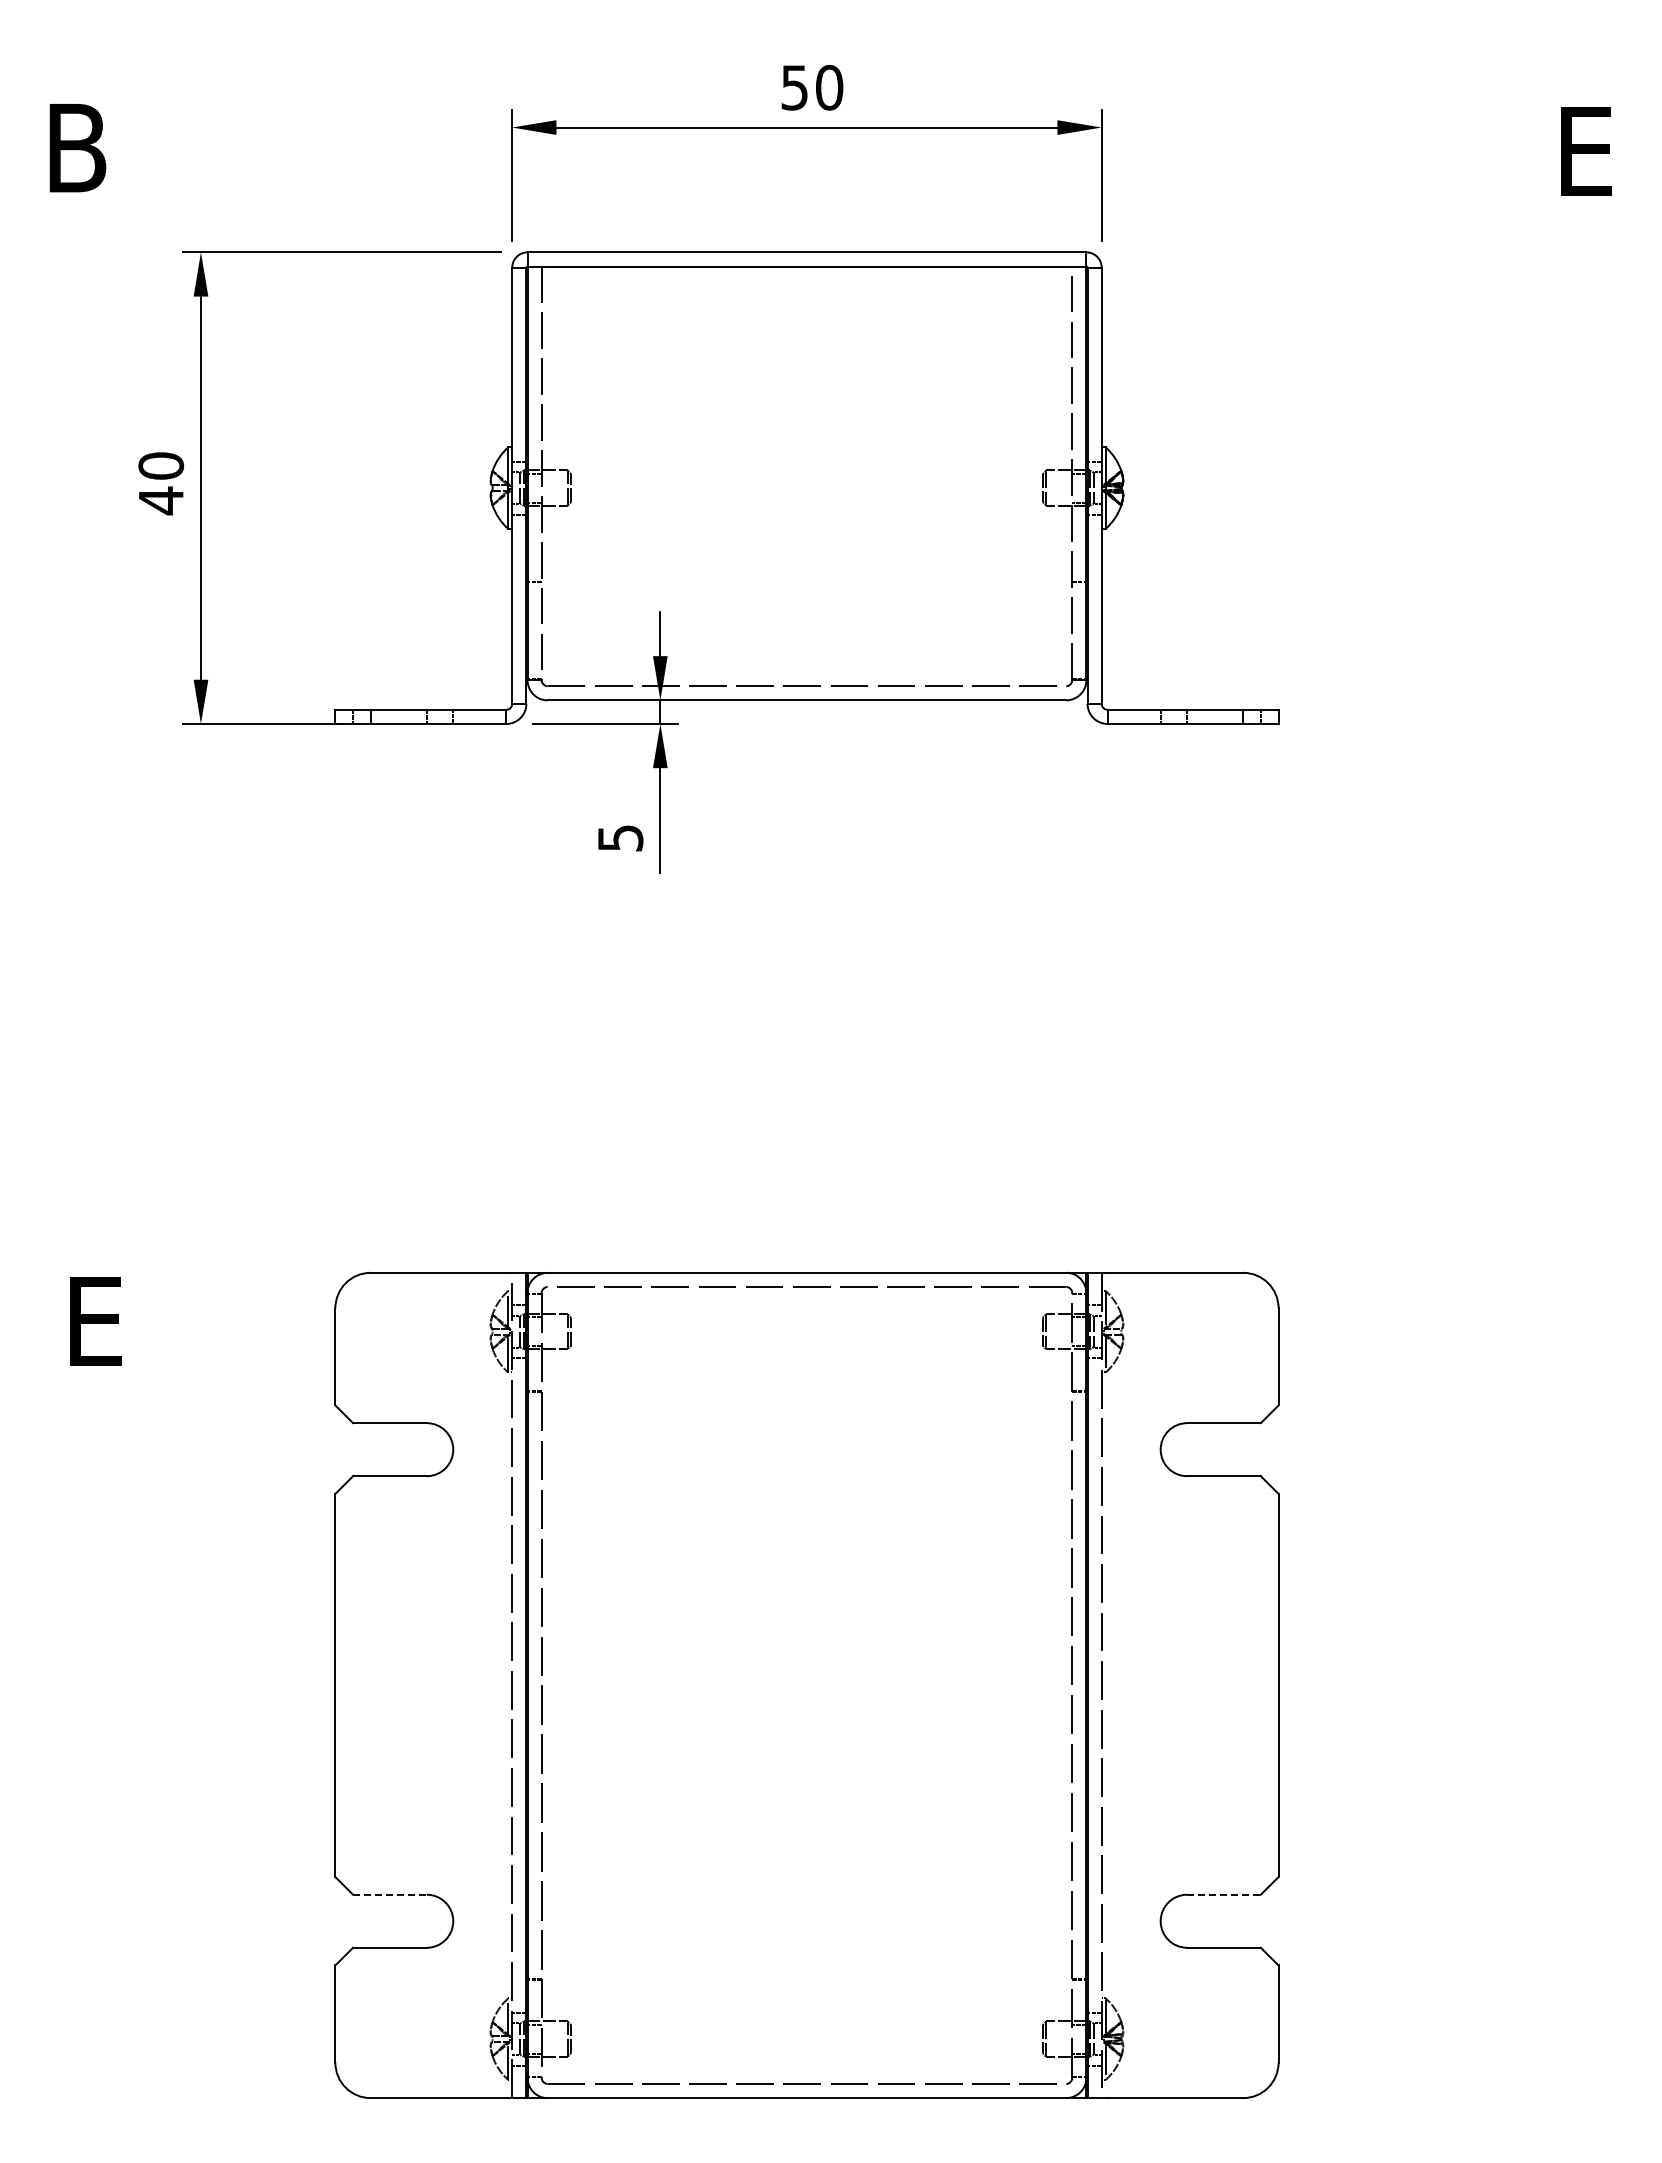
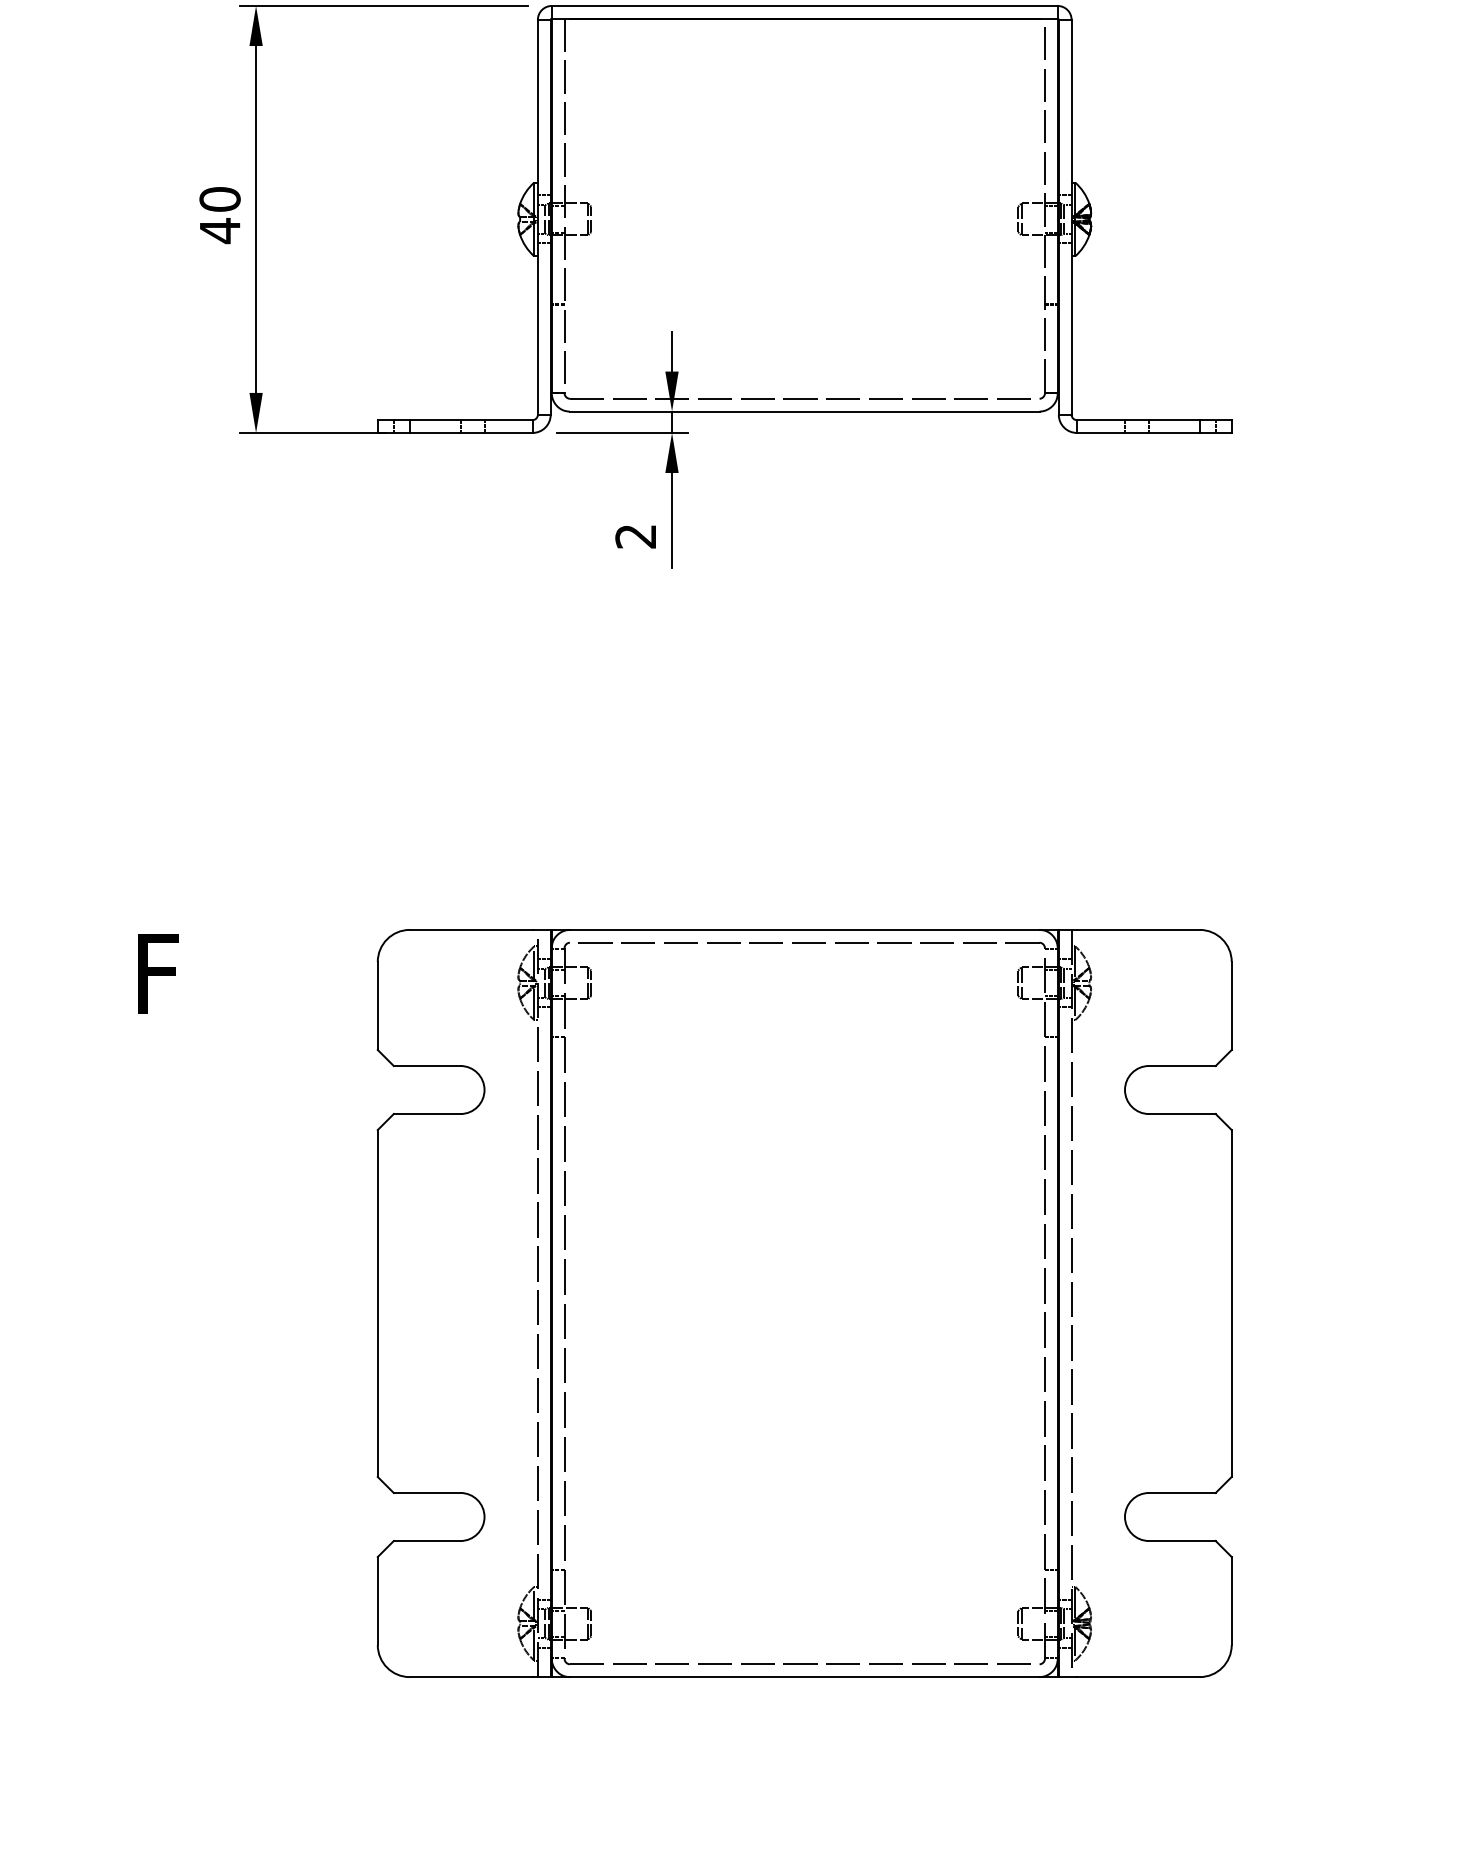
text: (620, 838) -> (635, 536), 5 -> 2
text: (101, 1321) -> (166, 973), E -> F
line: (389, 1894) -> (426, 1492), dashed -> solid
line: (1224, 1894) -> (1182, 1492), dashed -> solid

